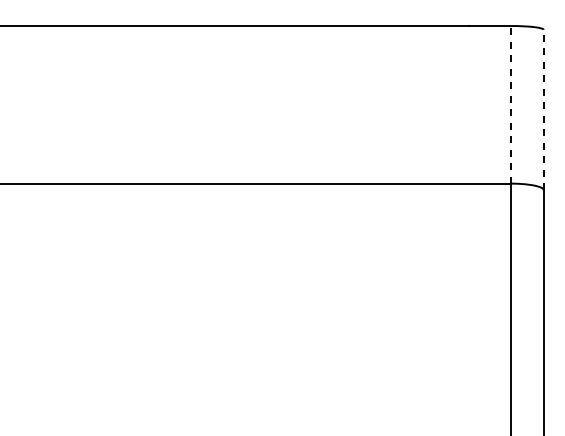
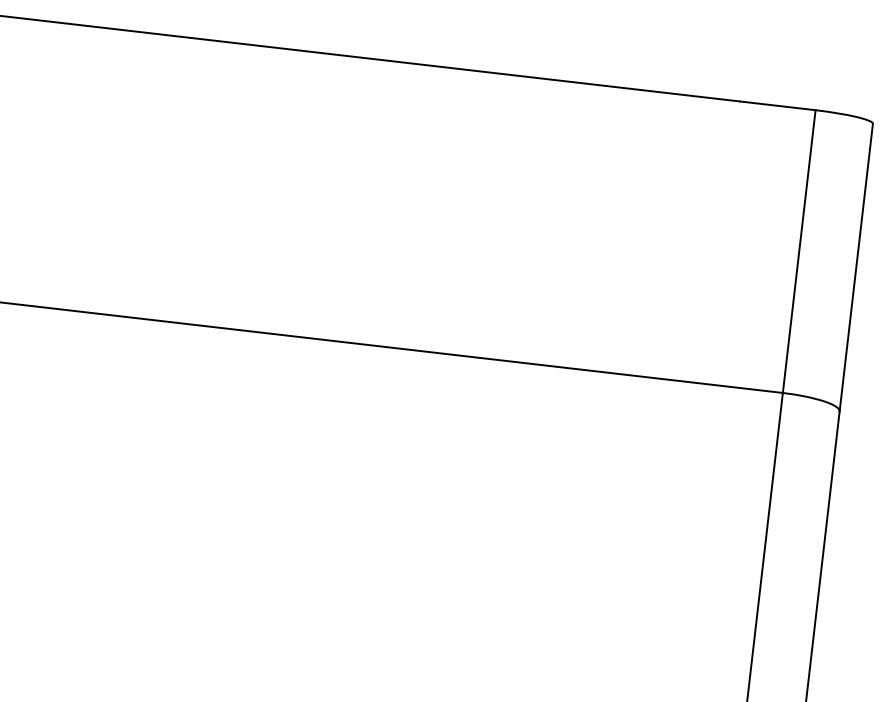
line: (511, 104) -> (799, 251), dashed -> solid
line: (543, 109) -> (856, 266), dashed -> solid

